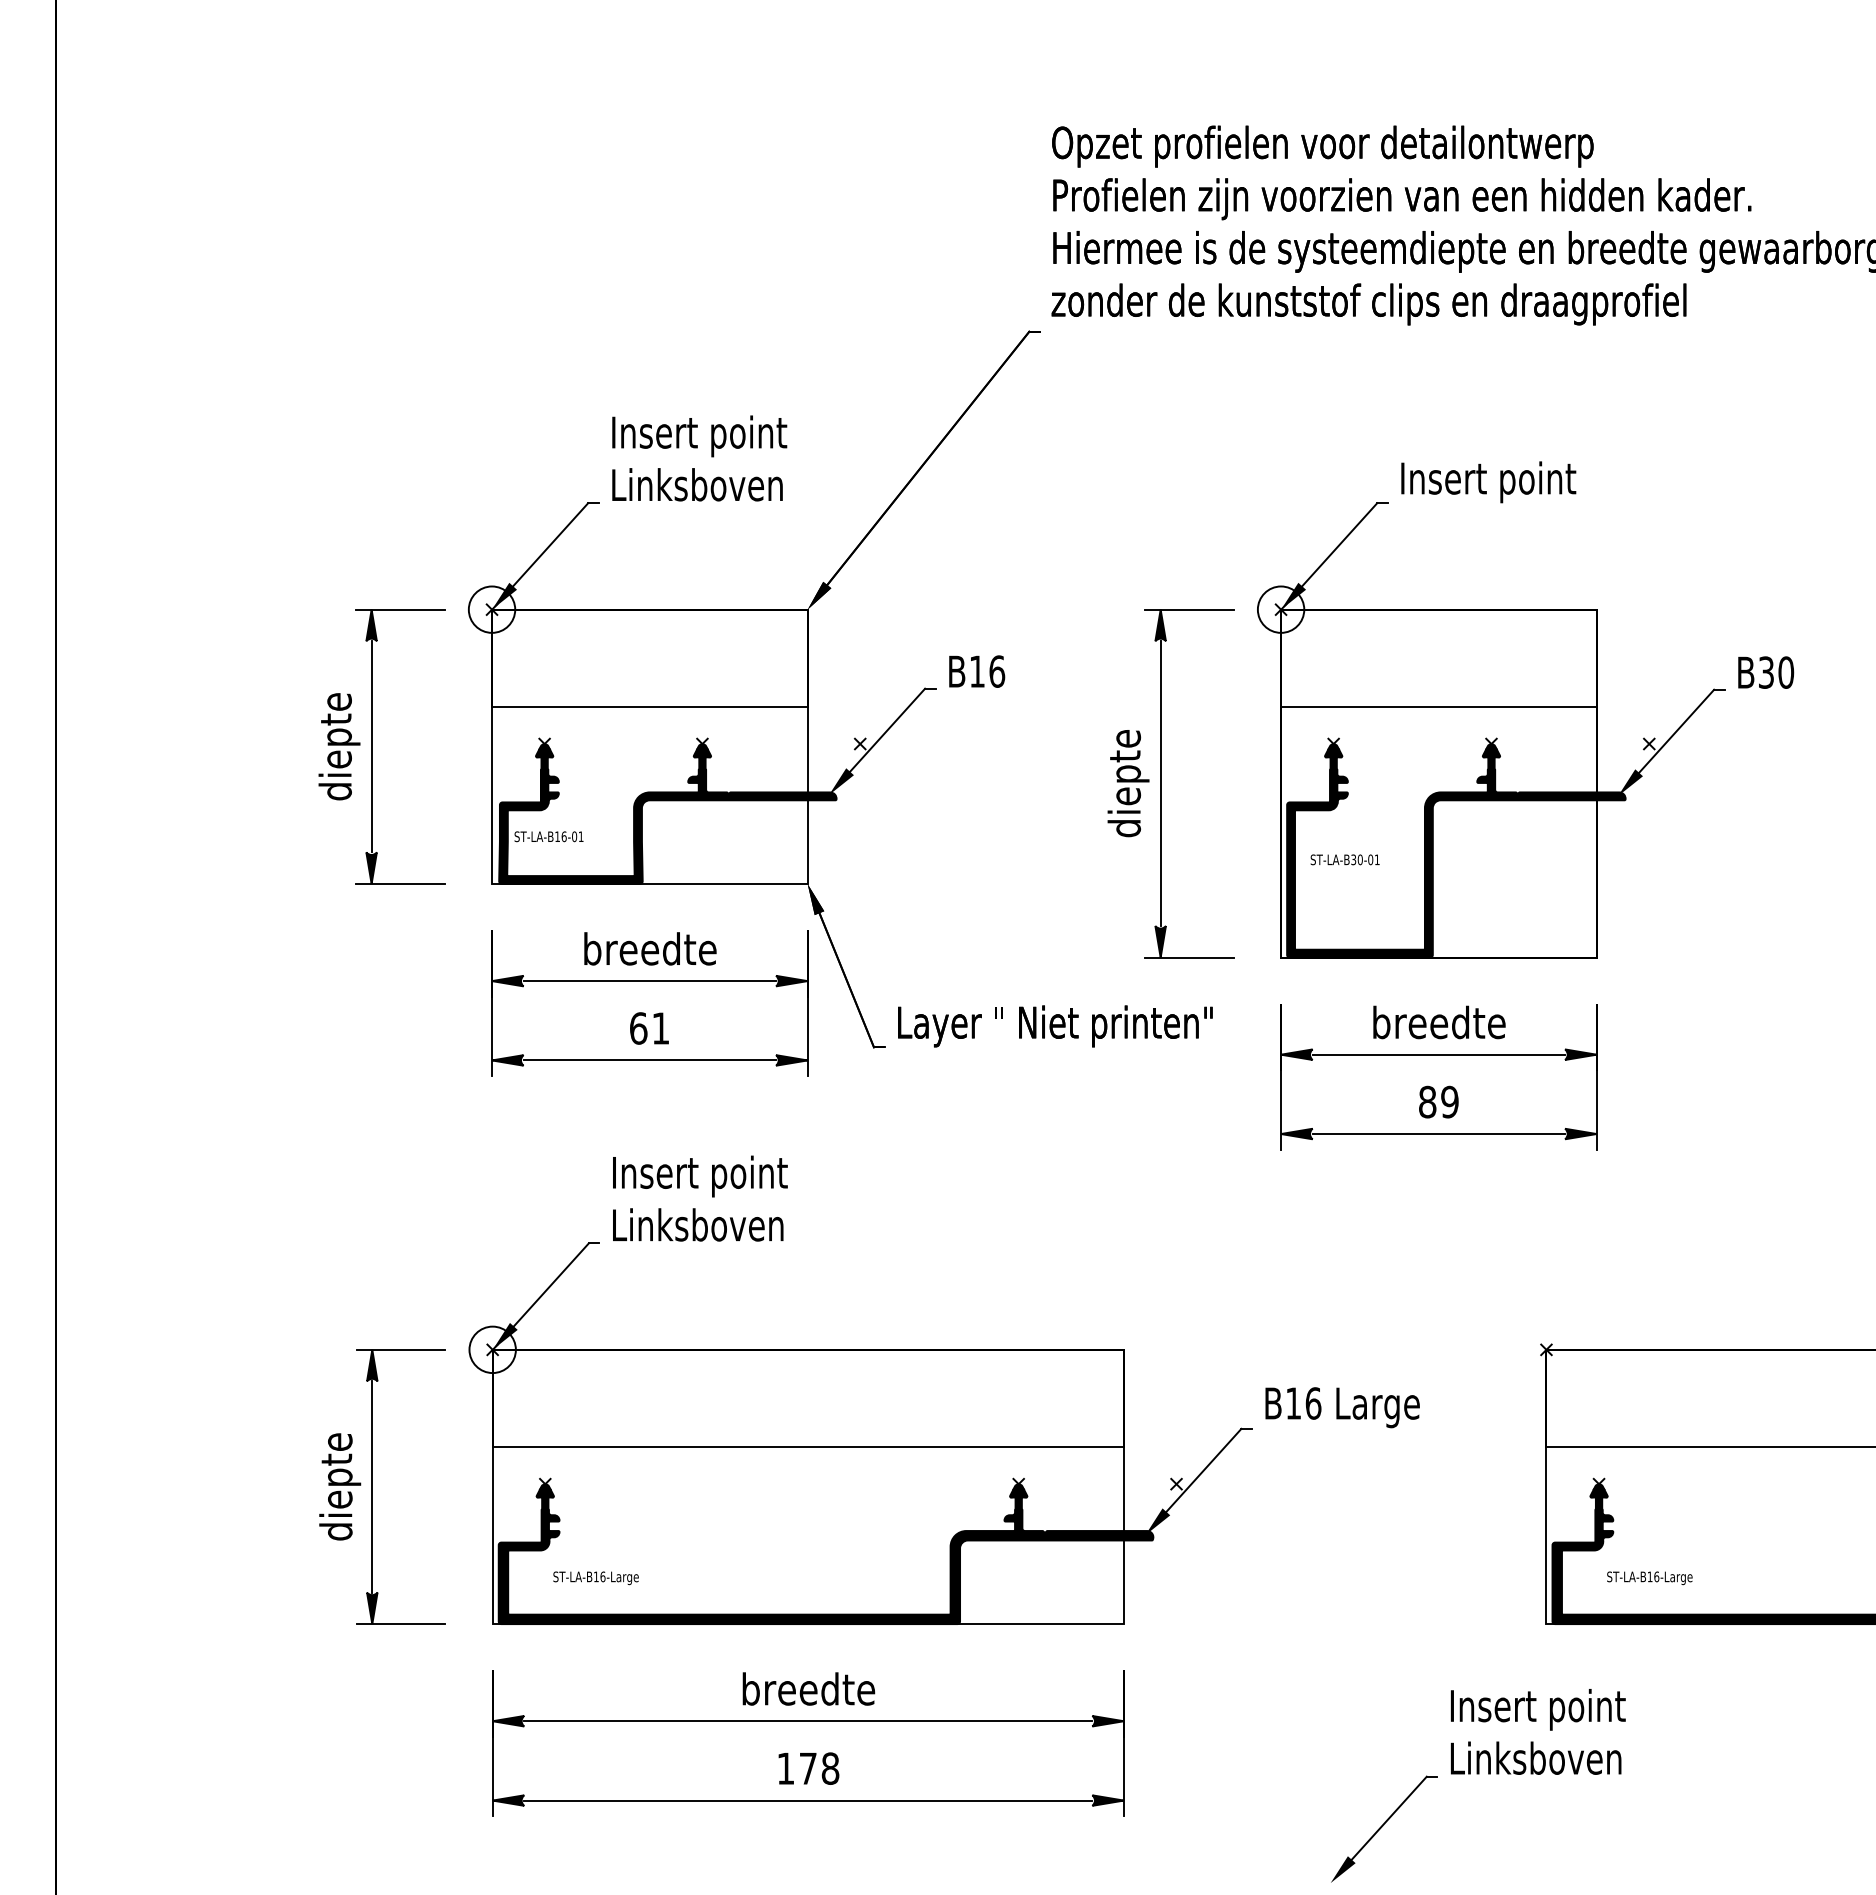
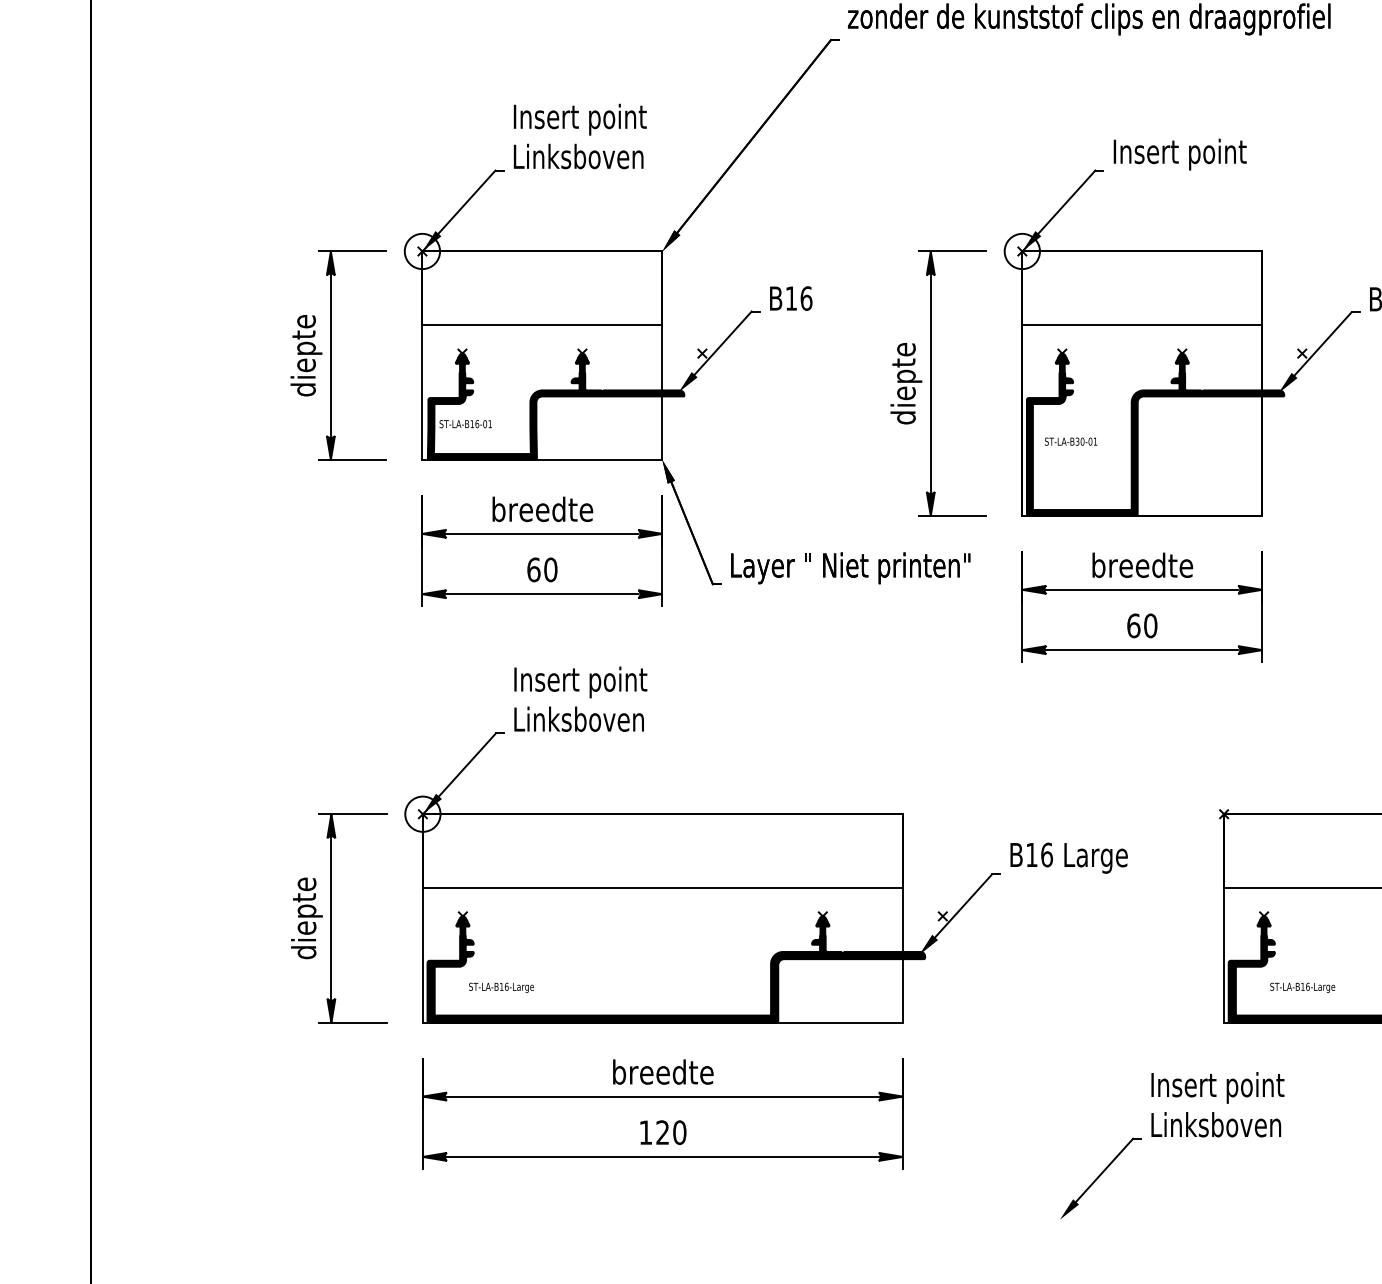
text: (660, 1028) -> (550, 569), 61 -> 60
text: (1438, 1101) -> (1142, 625), 89 -> 60
text: (819, 1768) -> (671, 1132), 178 -> 120

